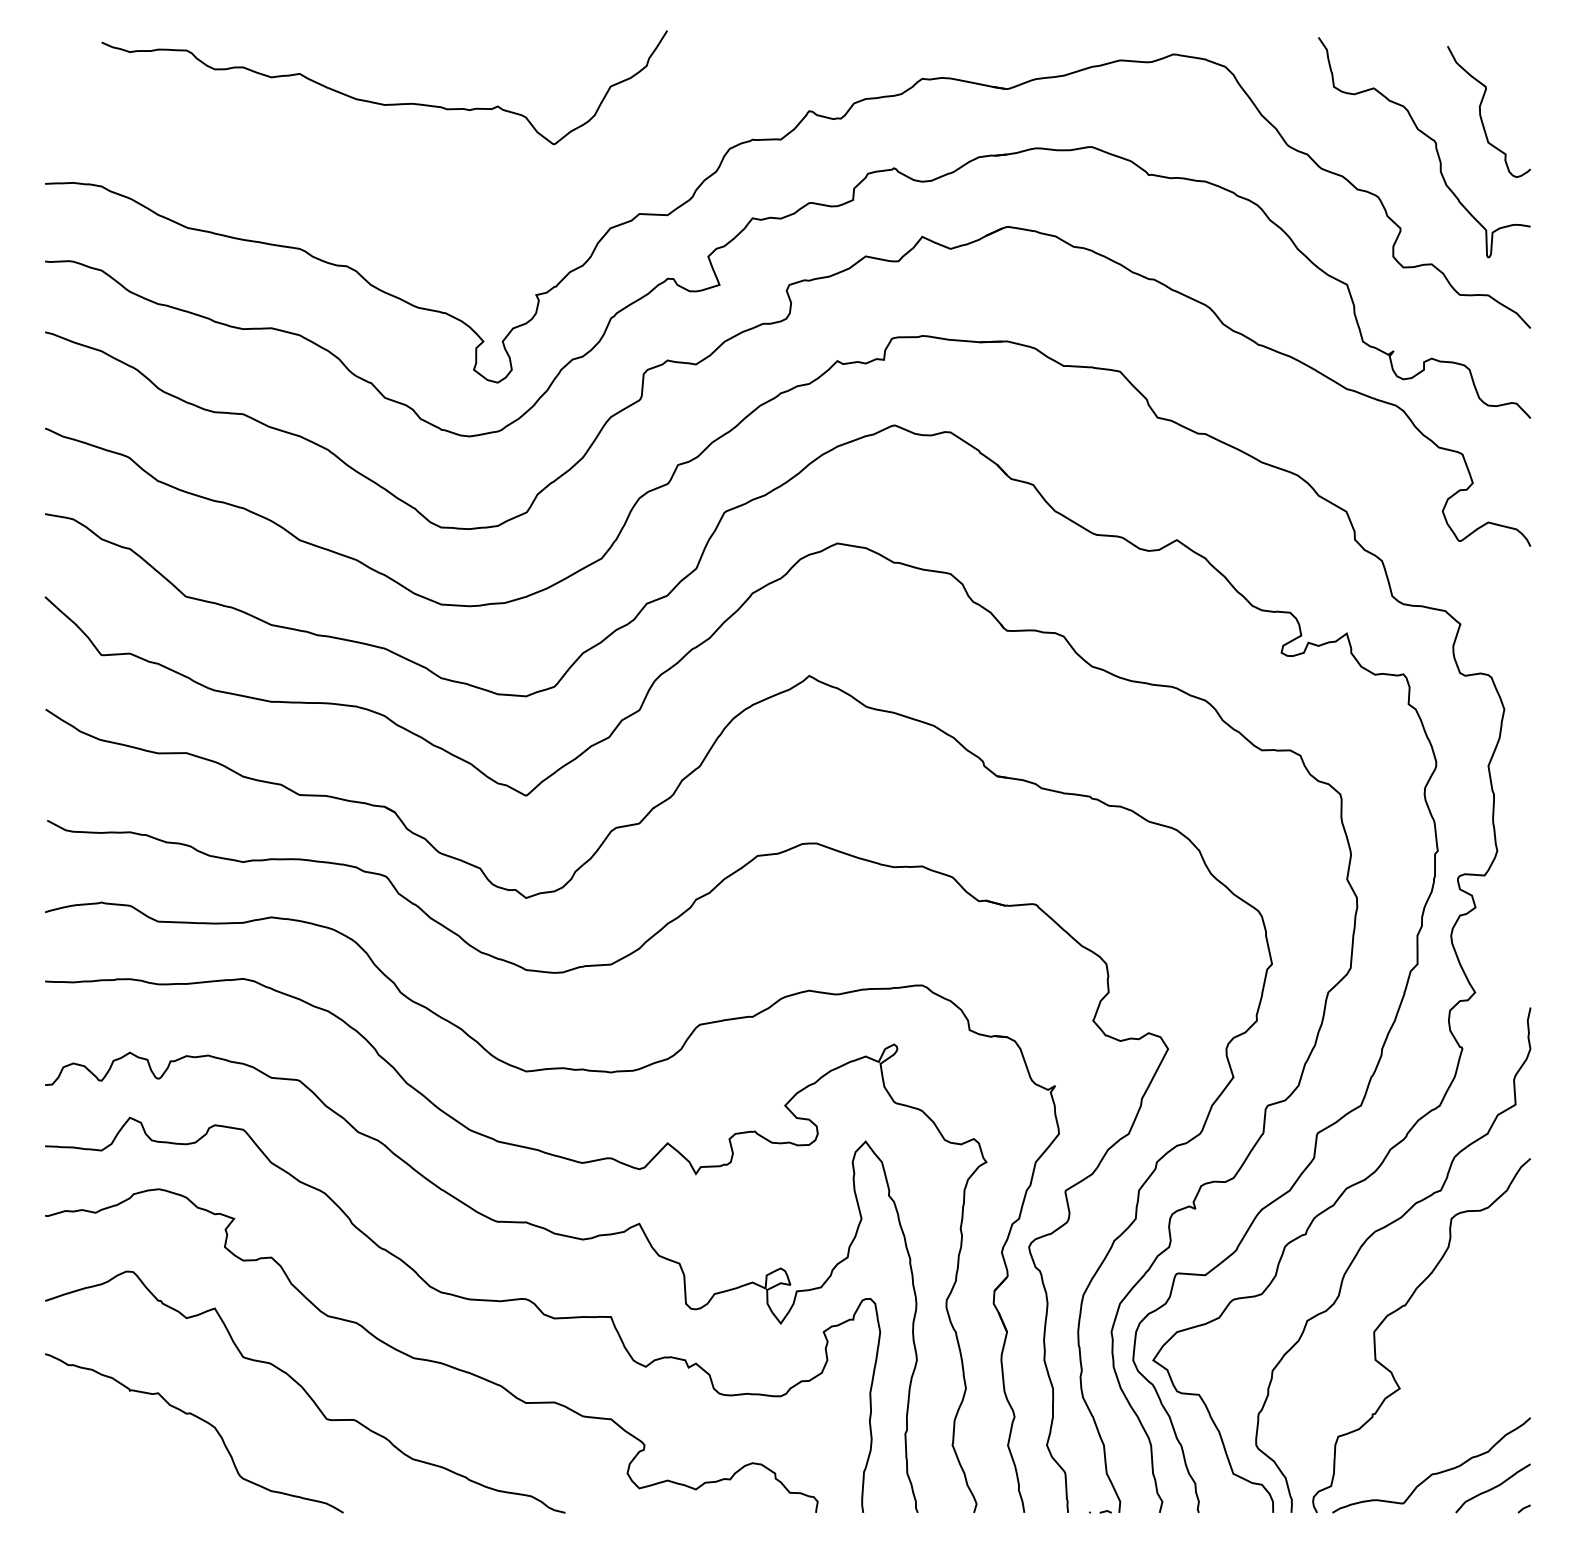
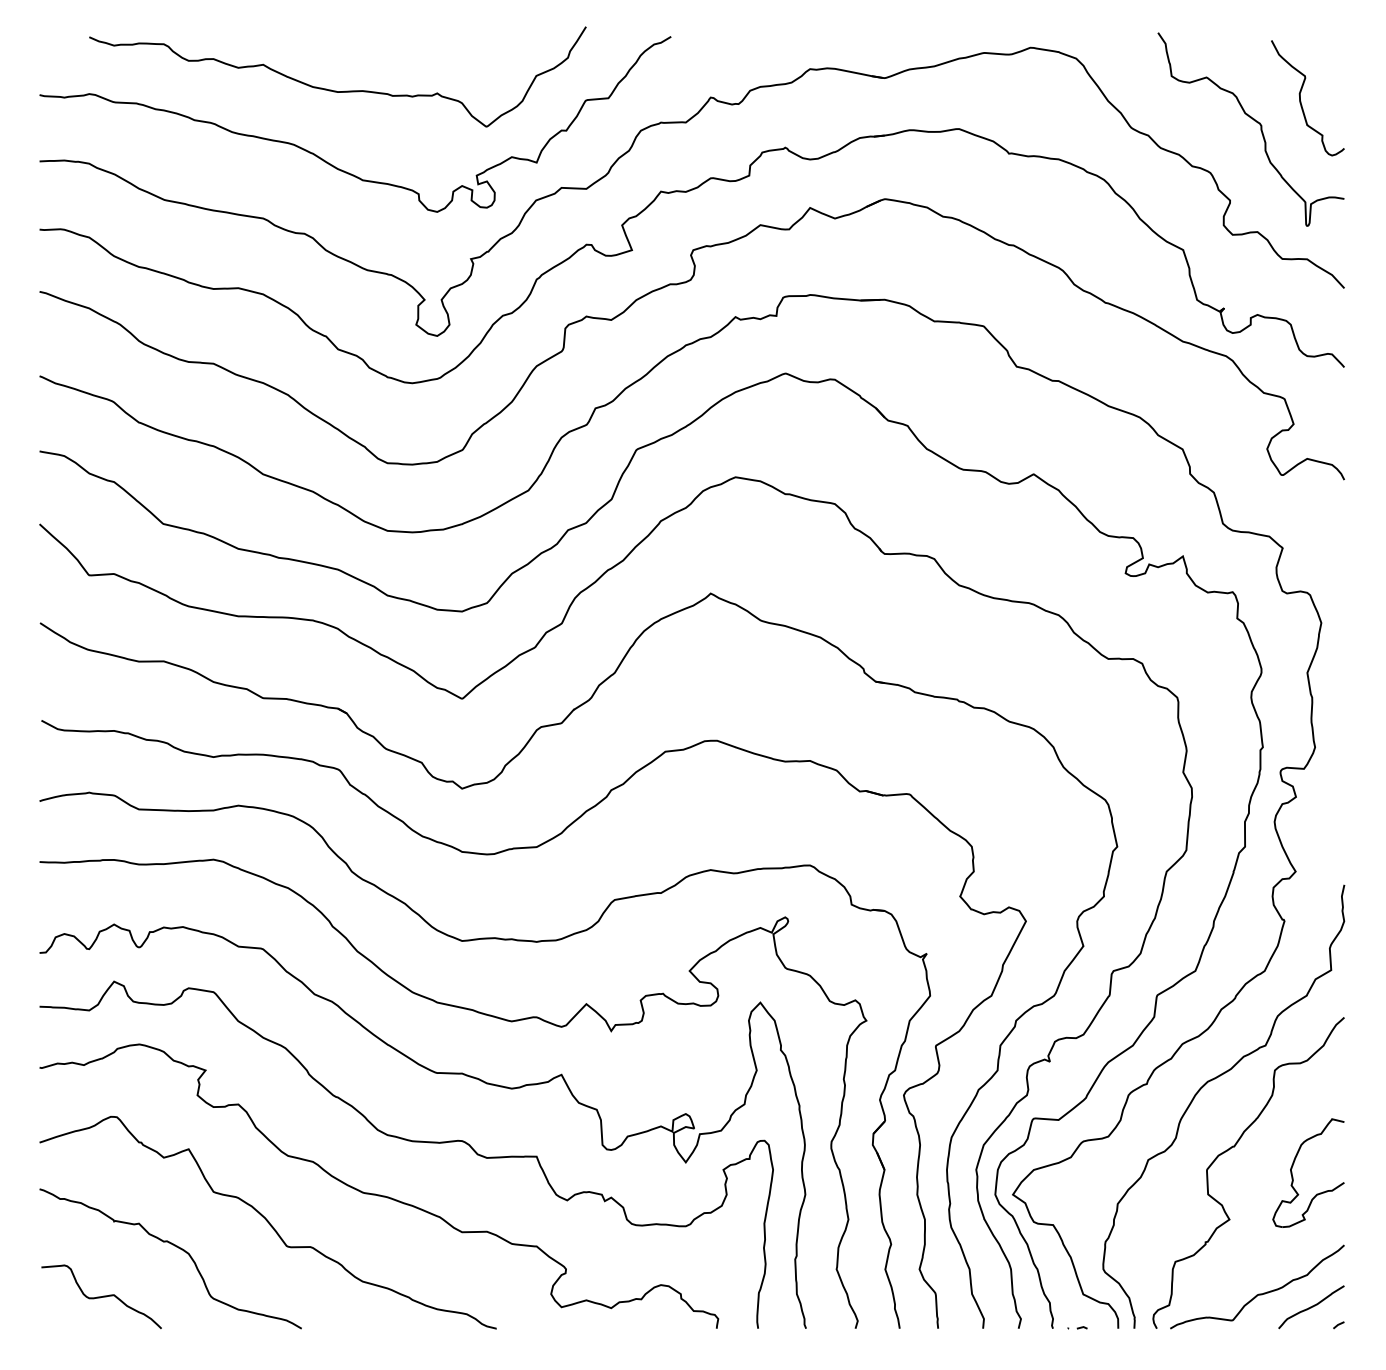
curve: (378, 187) -> (332, 164), added
part: (1472, 1339) -> (1293, 1176), added
curve: (115, 1476) -> (101, 1296), added
part: (1100, 1511) -> (1077, 1327), moved

